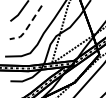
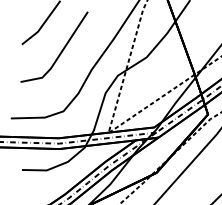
line: (28, 27) -> (59, 57), dashed -> solid

